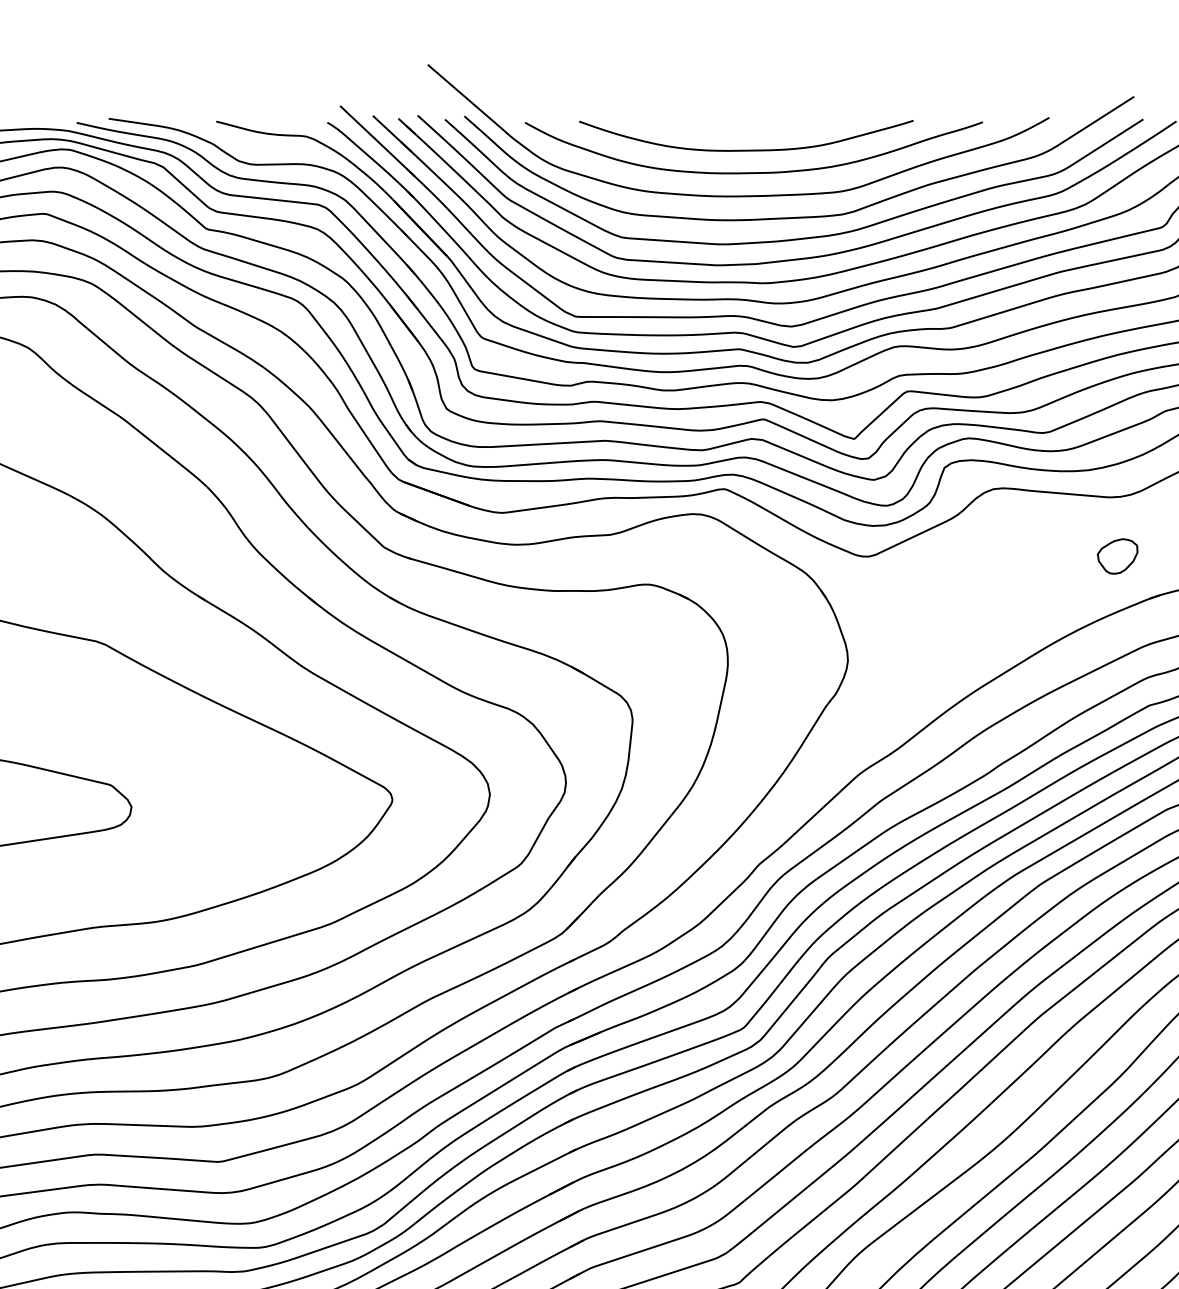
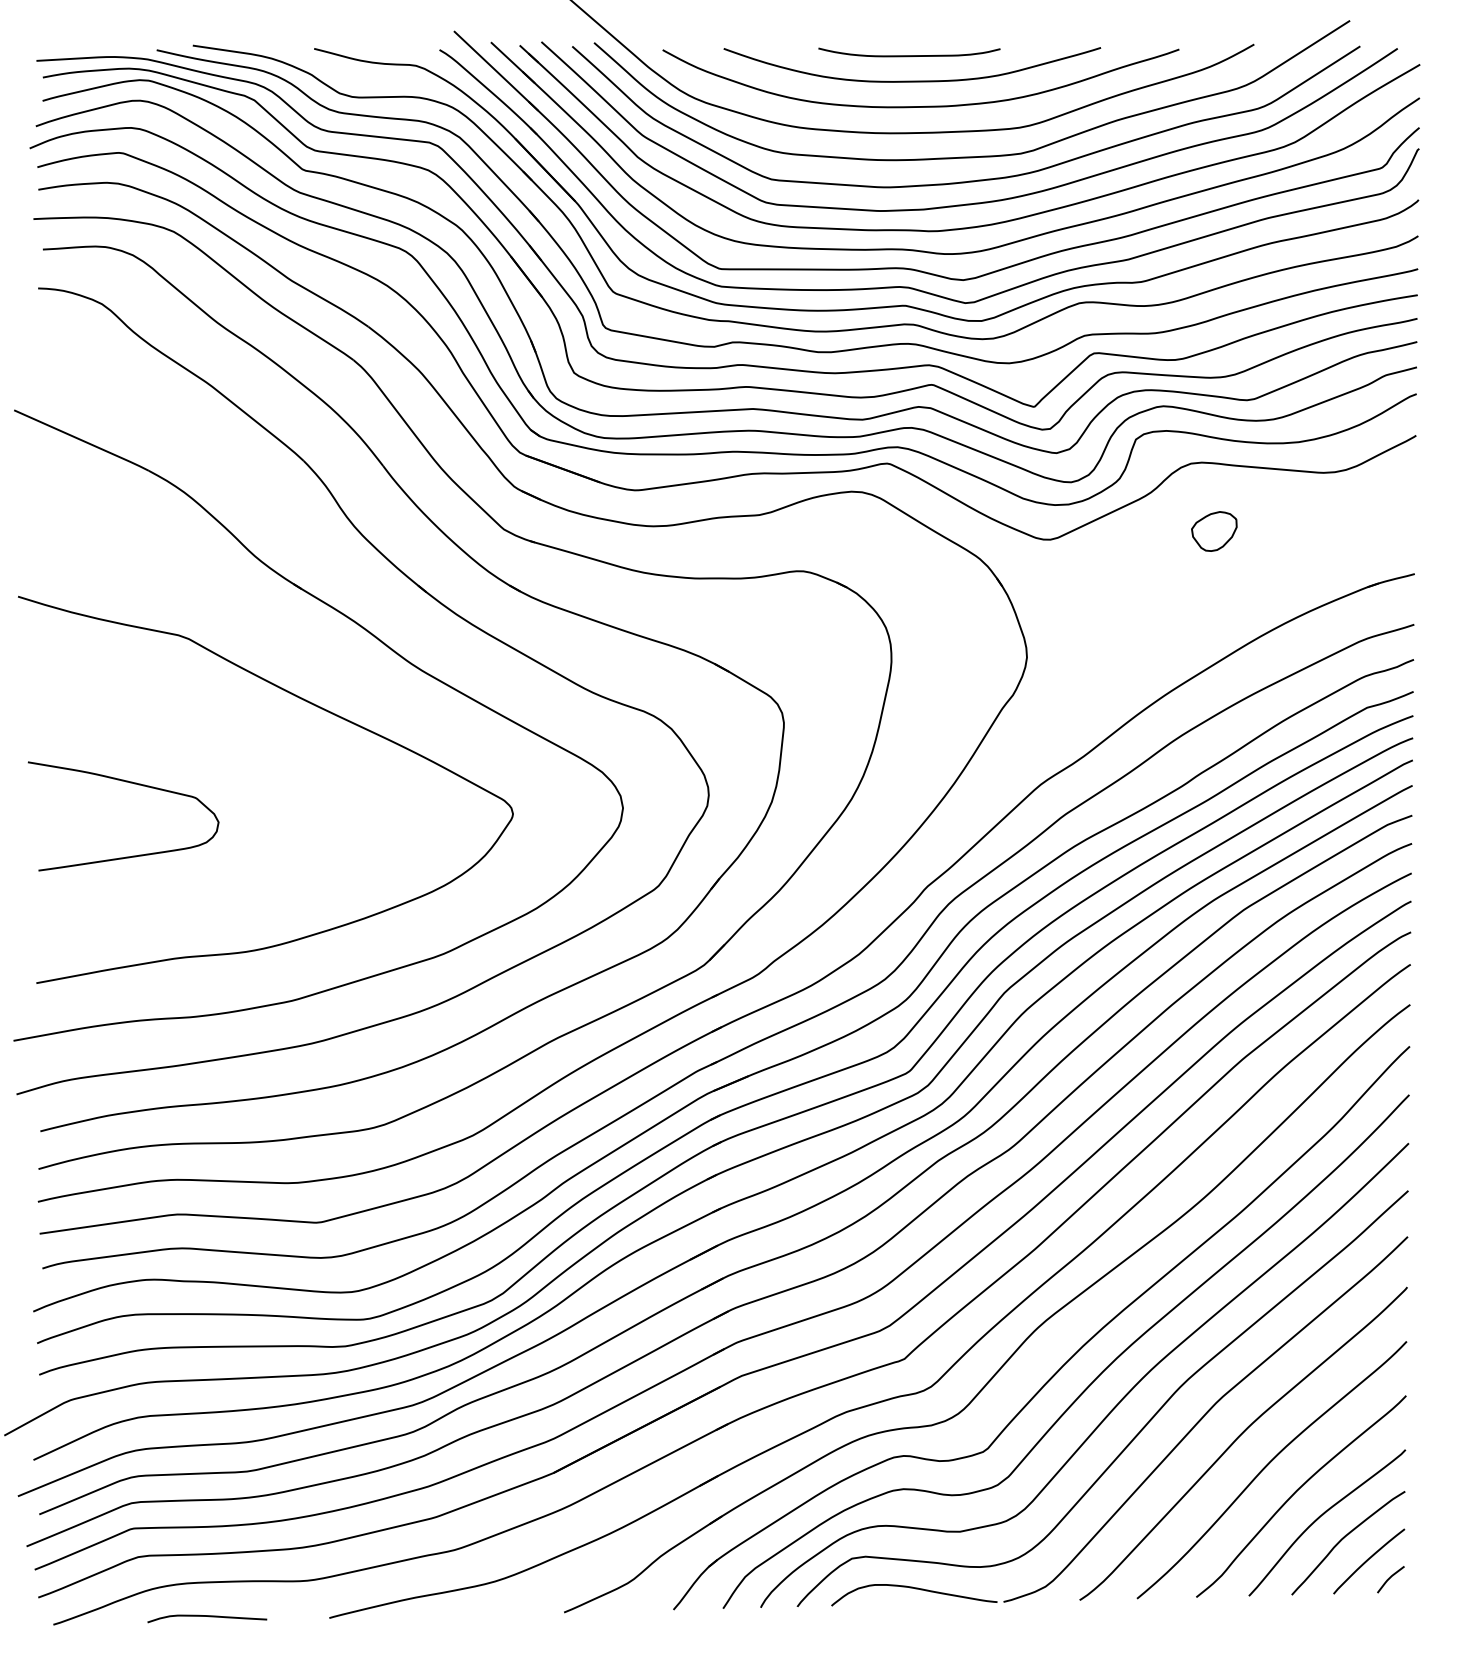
curve: (743, 127) -> (909, 55), added
part: (1117, 556) -> (1214, 531), moved

